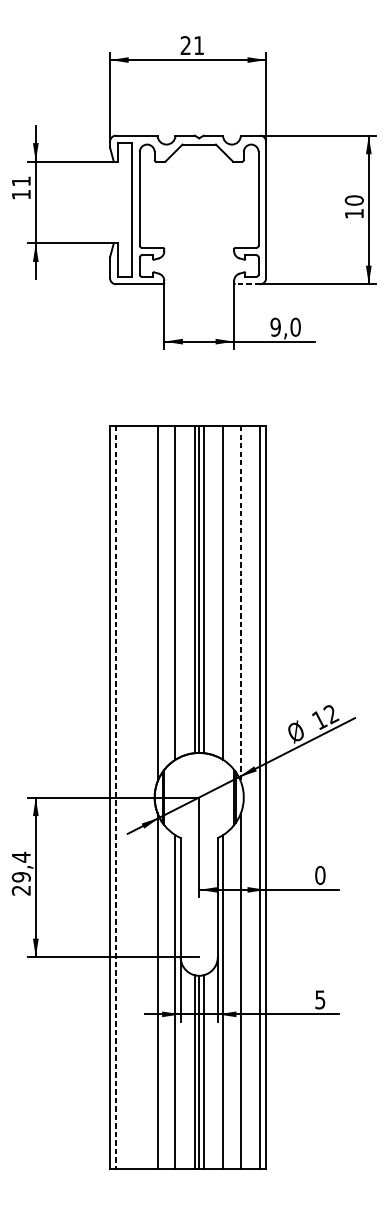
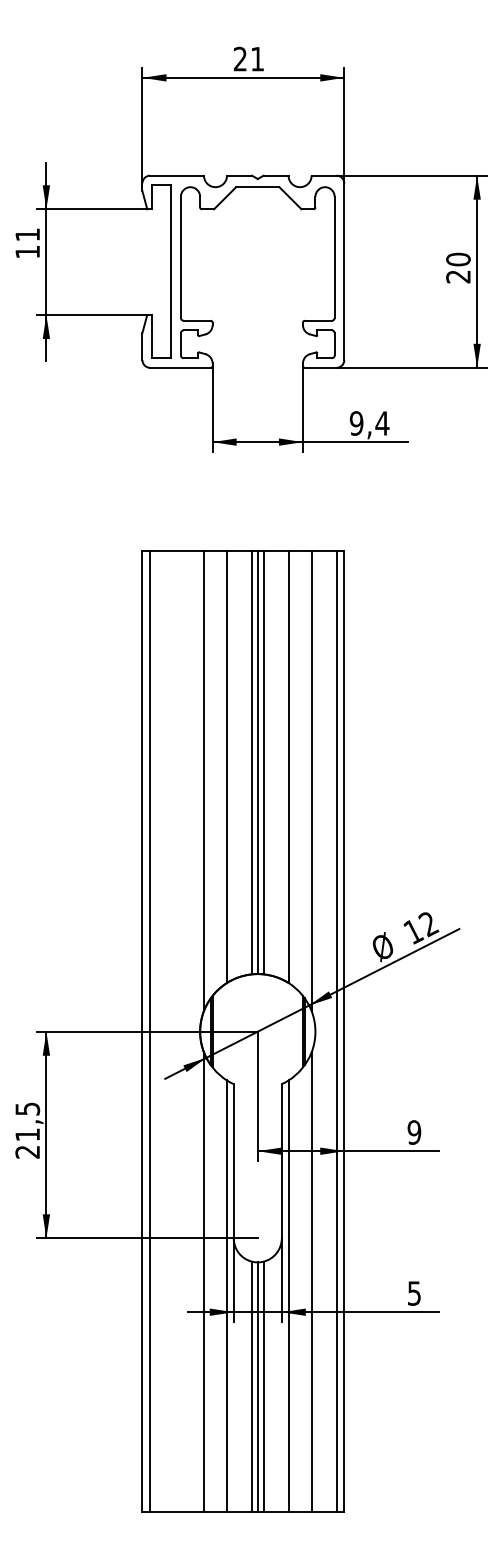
text: (354, 213) -> (458, 276), 10 -> 20
line: (247, 283) -> (320, 367), dashed -> solid
text: (295, 327) -> (382, 423), 9,0 -> 9,4
line: (240, 604) -> (311, 781), dashed -> solid
line: (116, 797) -> (150, 1031), dashed -> solid
text: (21, 866) -> (27, 1121), 29,4 -> 21,5
text: (320, 875) -> (414, 1132), 0 -> 9

